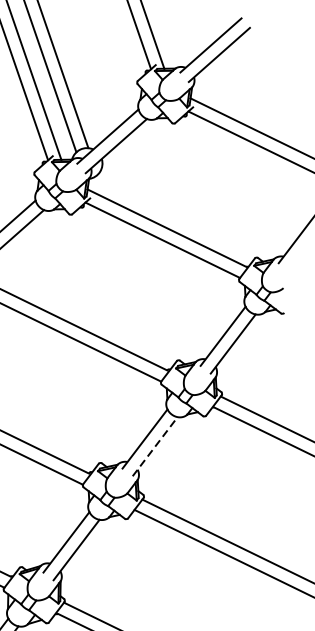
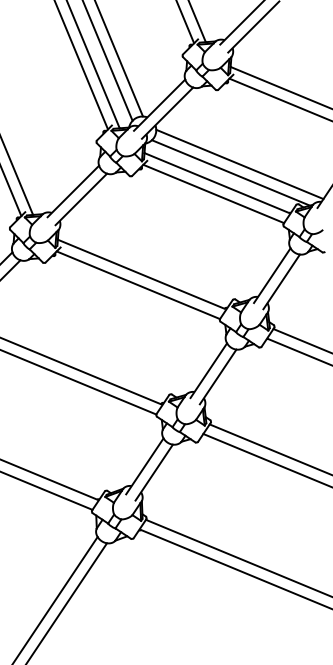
line: (193, 208) -> (239, 164), added
line: (183, 217) -> (230, 172), added
line: (155, 446) -> (218, 376), dashed -> solid

